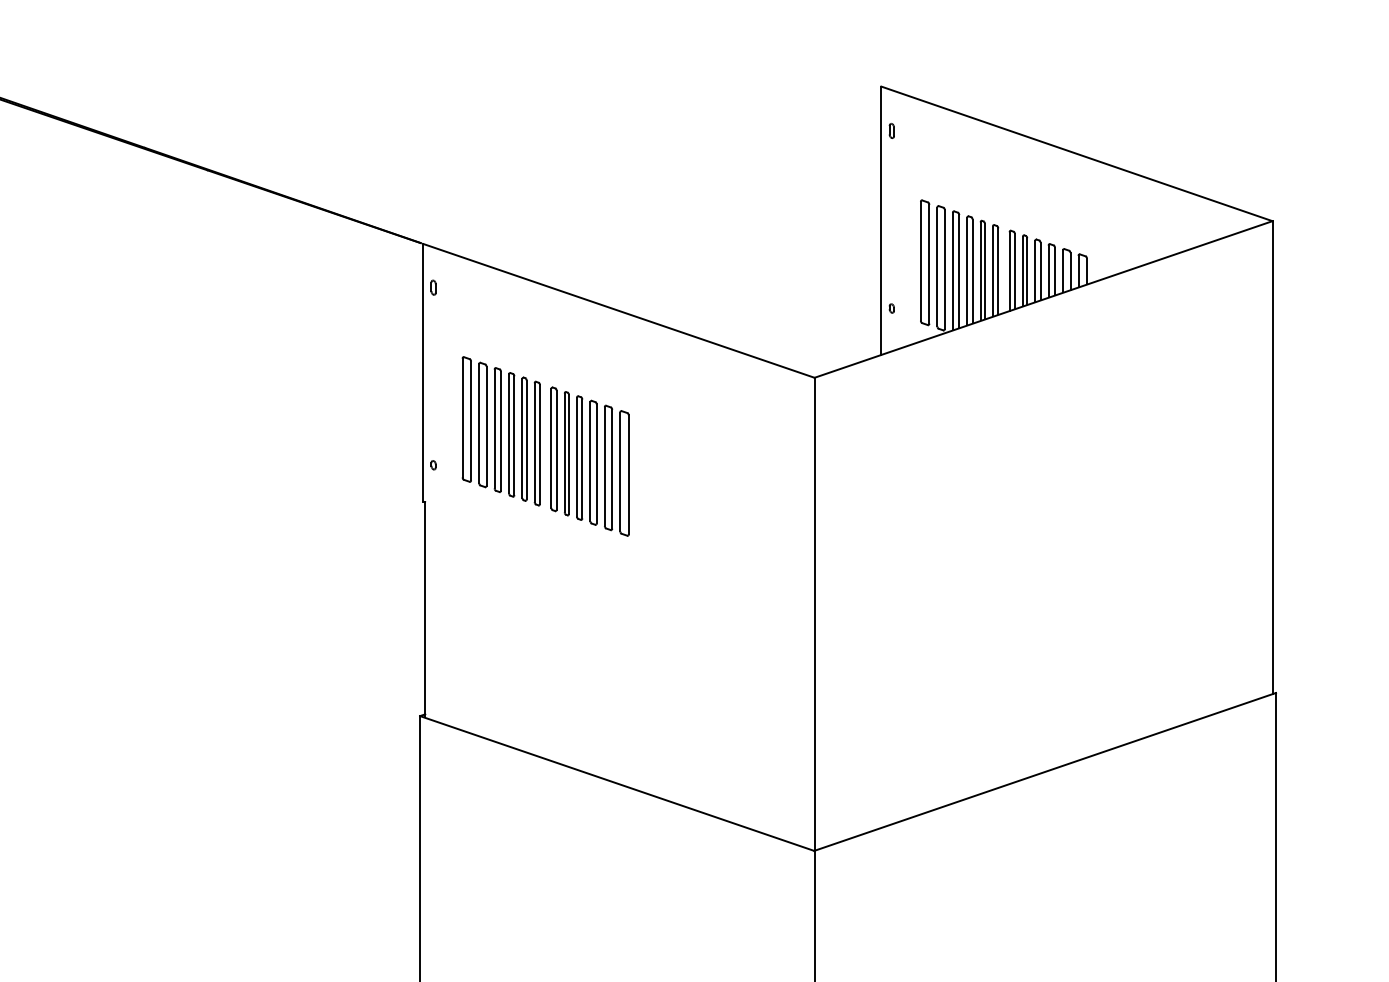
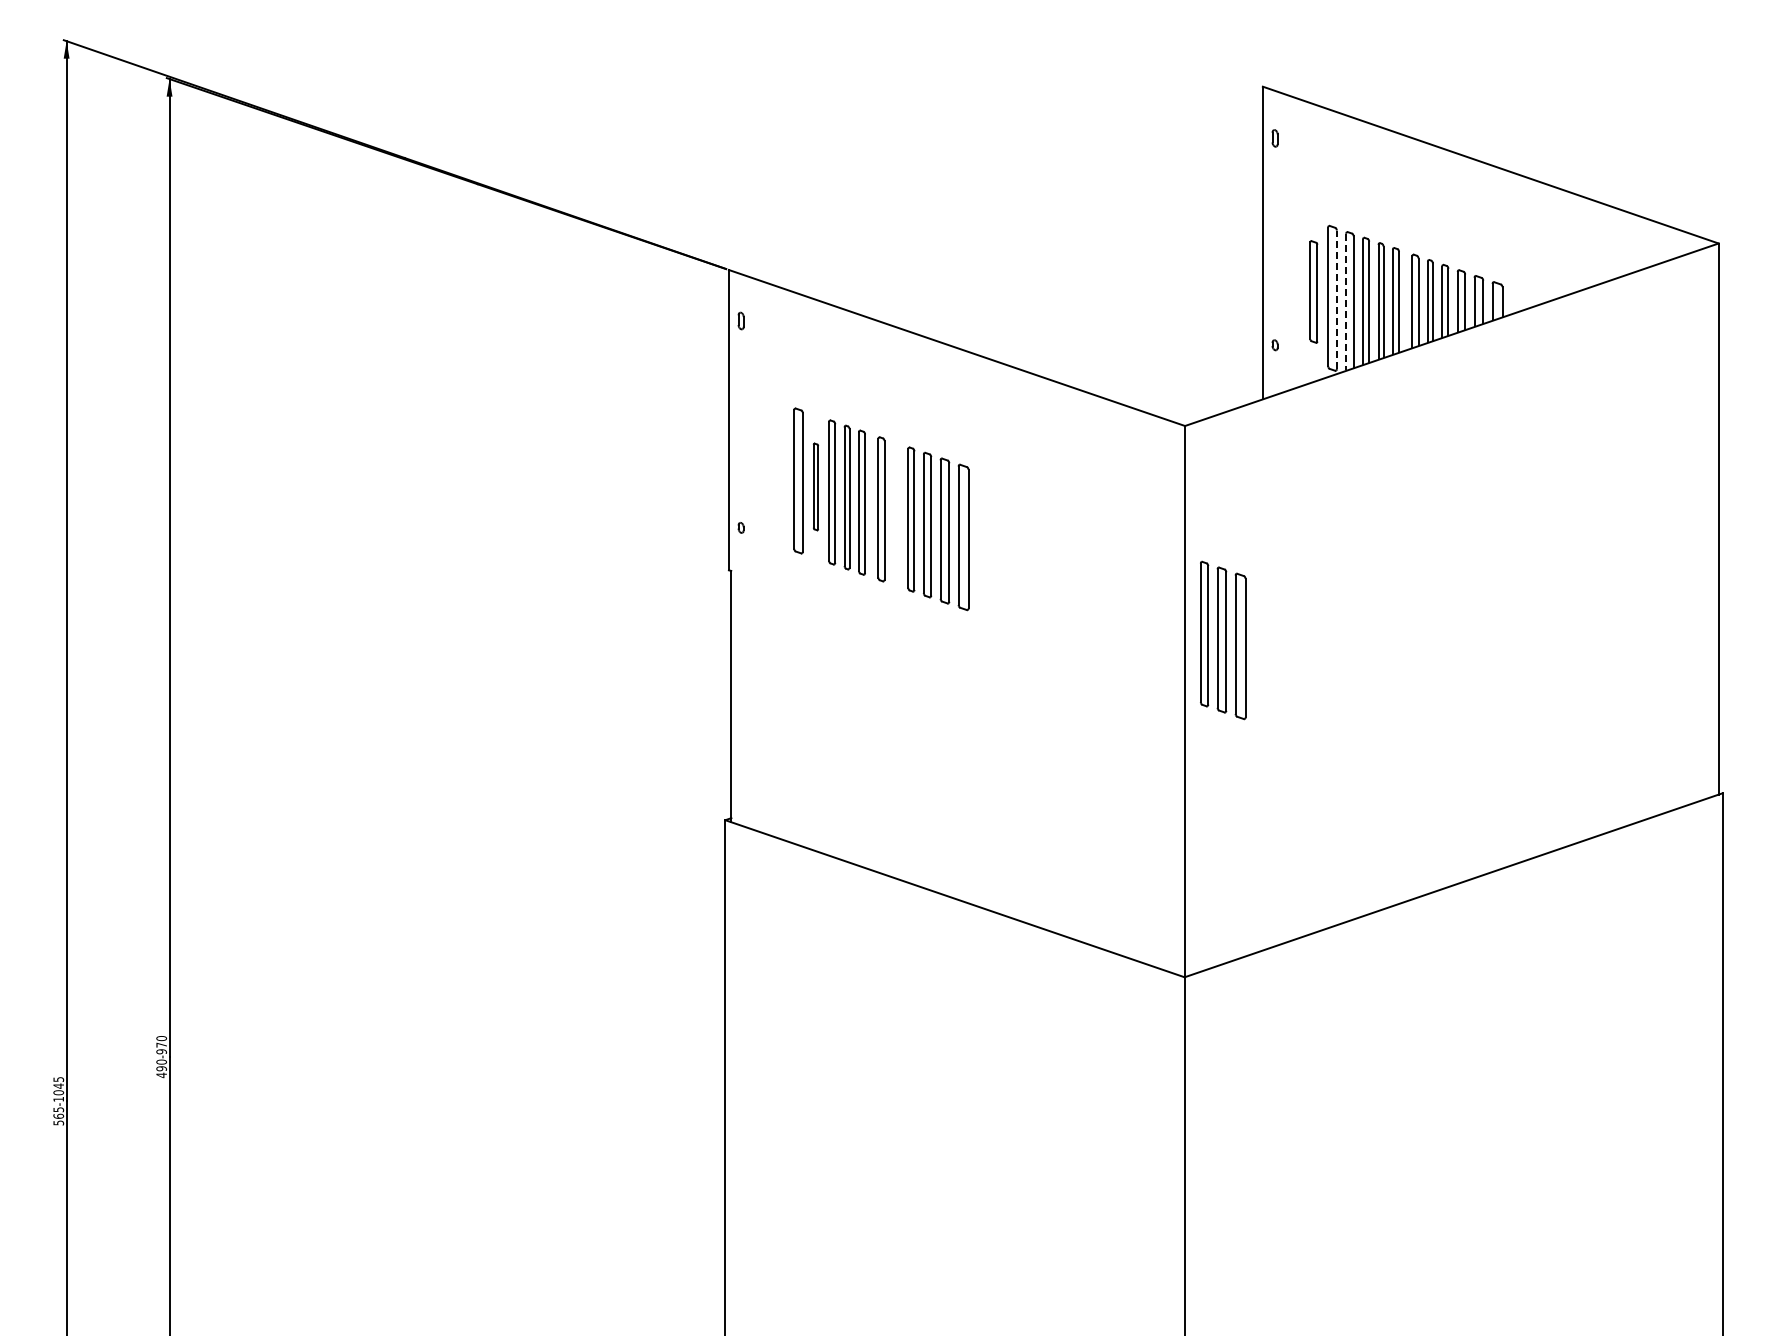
part: (924, 262) -> (1313, 291), size x0.7
line: (944, 269) -> (1336, 299), solid -> dashed
line: (953, 271) -> (1346, 302), solid -> dashed
part: (466, 419) -> (779, 474), removed
part: (497, 429) -> (815, 486), size x0.6
part: (566, 453) -> (896, 514), removed
part: (847, 561) -> (1223, 640), added

